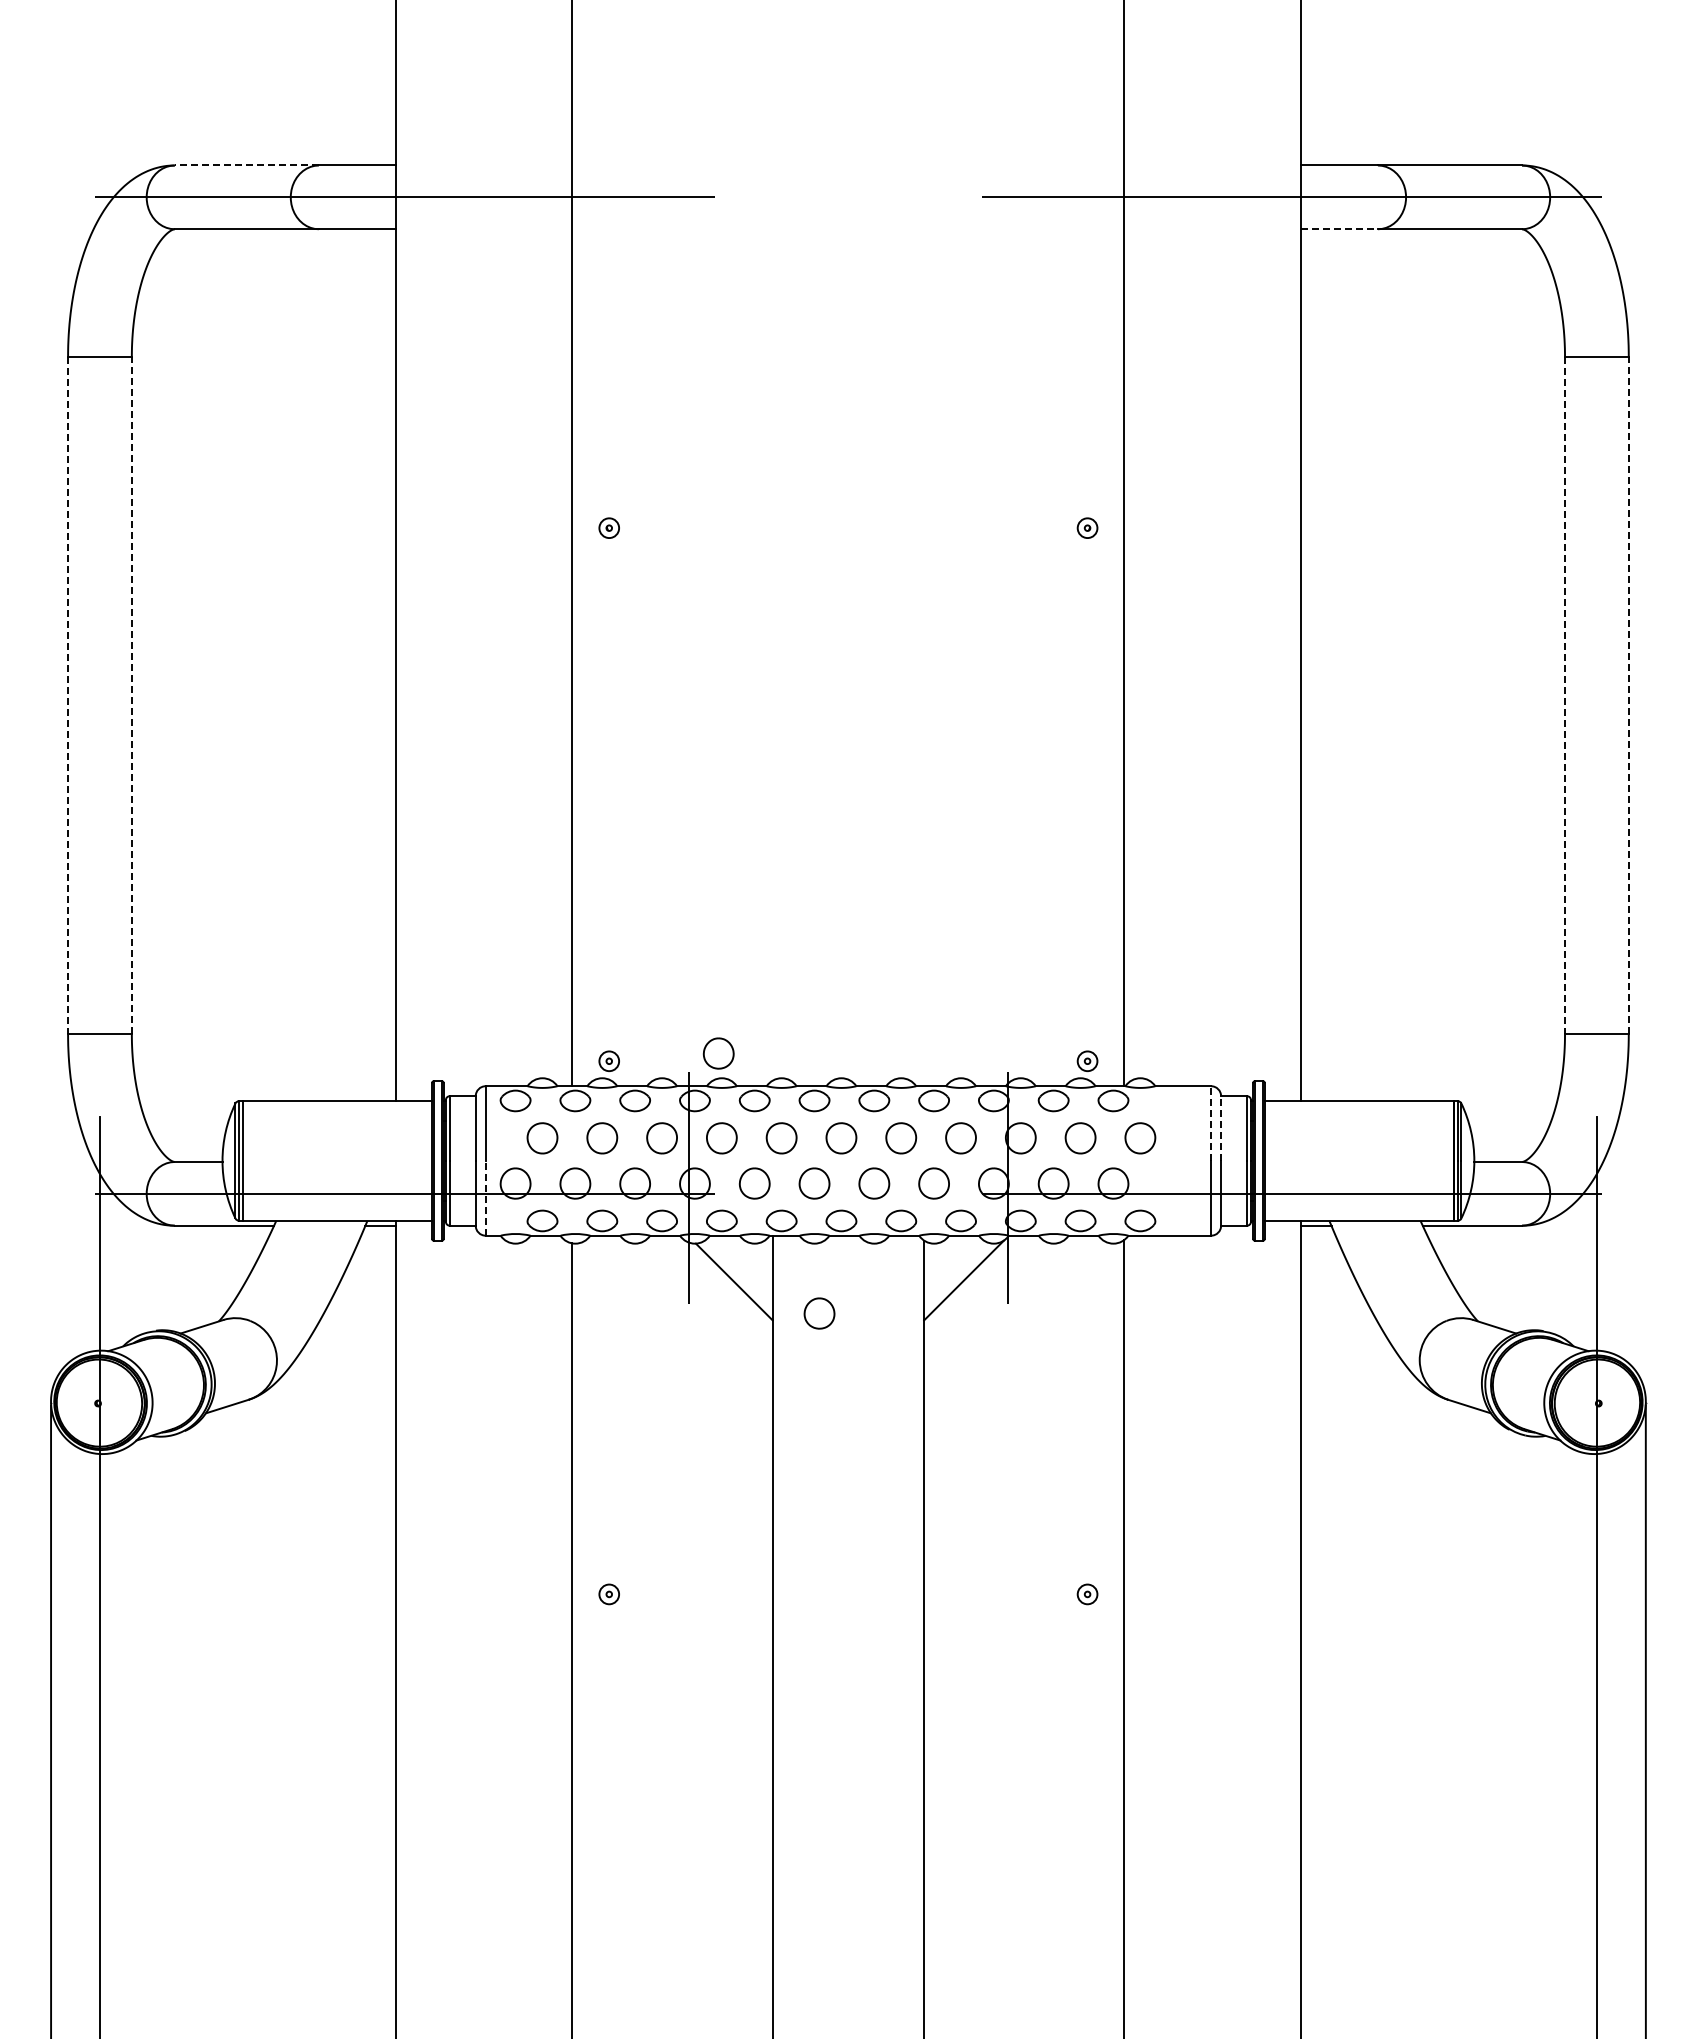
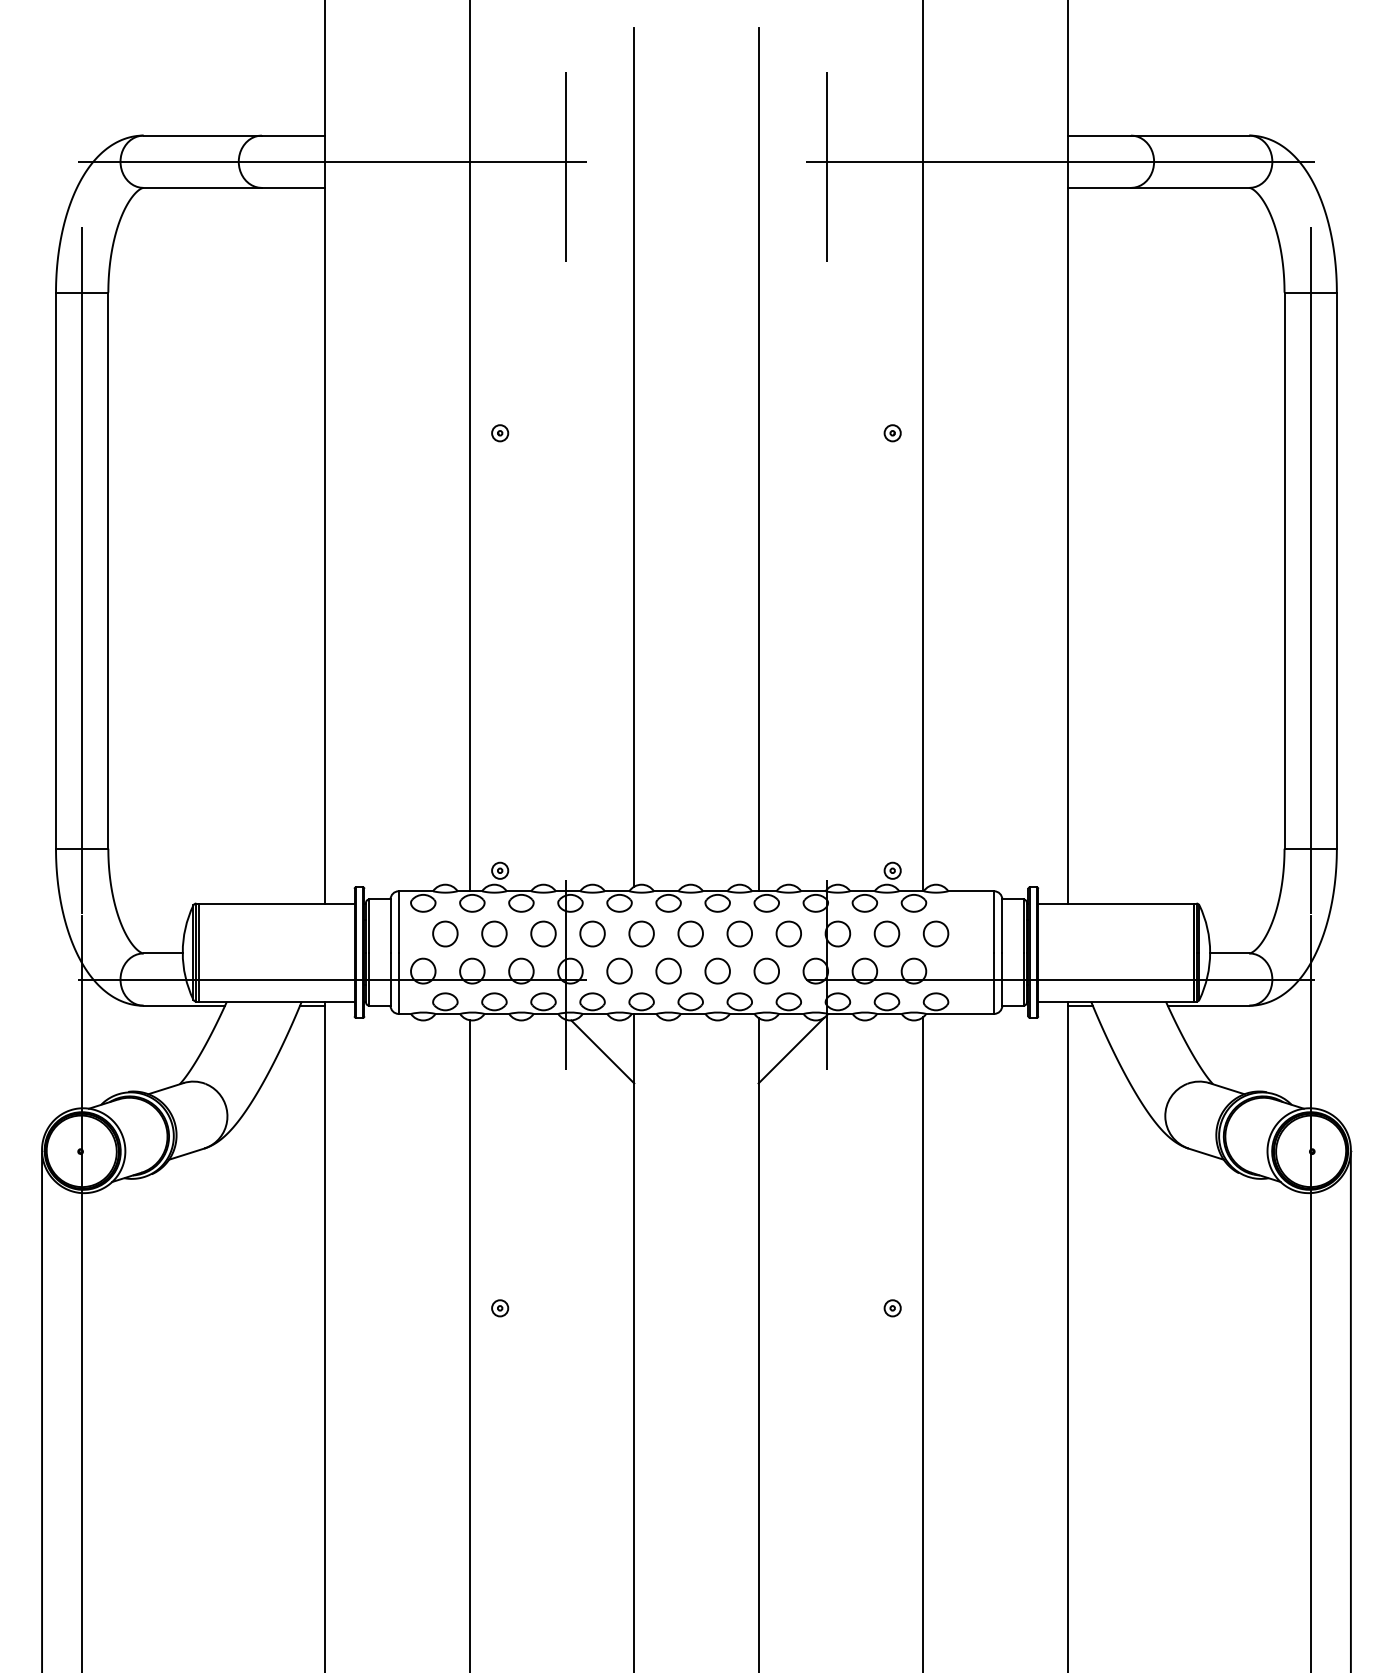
line: (246, 165) -> (202, 135), dashed -> solid
line: (688, 203) -> (565, 166), added
line: (1007, 203) -> (826, 166), added
line: (1339, 229) -> (1099, 188), dashed -> solid
line: (772, 557) -> (634, 457), added
line: (924, 560) -> (758, 459), added
line: (68, 695) -> (56, 570), dashed -> solid
line: (99, 695) -> (81, 570), added
line: (131, 695) -> (108, 570), dashed -> solid
line: (1565, 695) -> (1284, 570), dashed -> solid
line: (1596, 695) -> (1310, 570), added
line: (1628, 695) -> (1336, 570), dashed -> solid
part: (718, 1053) -> (589, 864), removed
line: (1211, 1123) -> (994, 921), dashed -> solid
line: (1221, 1128) -> (1002, 925), dashed -> solid
line: (485, 1197) -> (398, 982), dashed -> solid
part: (819, 1313) -> (672, 1077), removed

